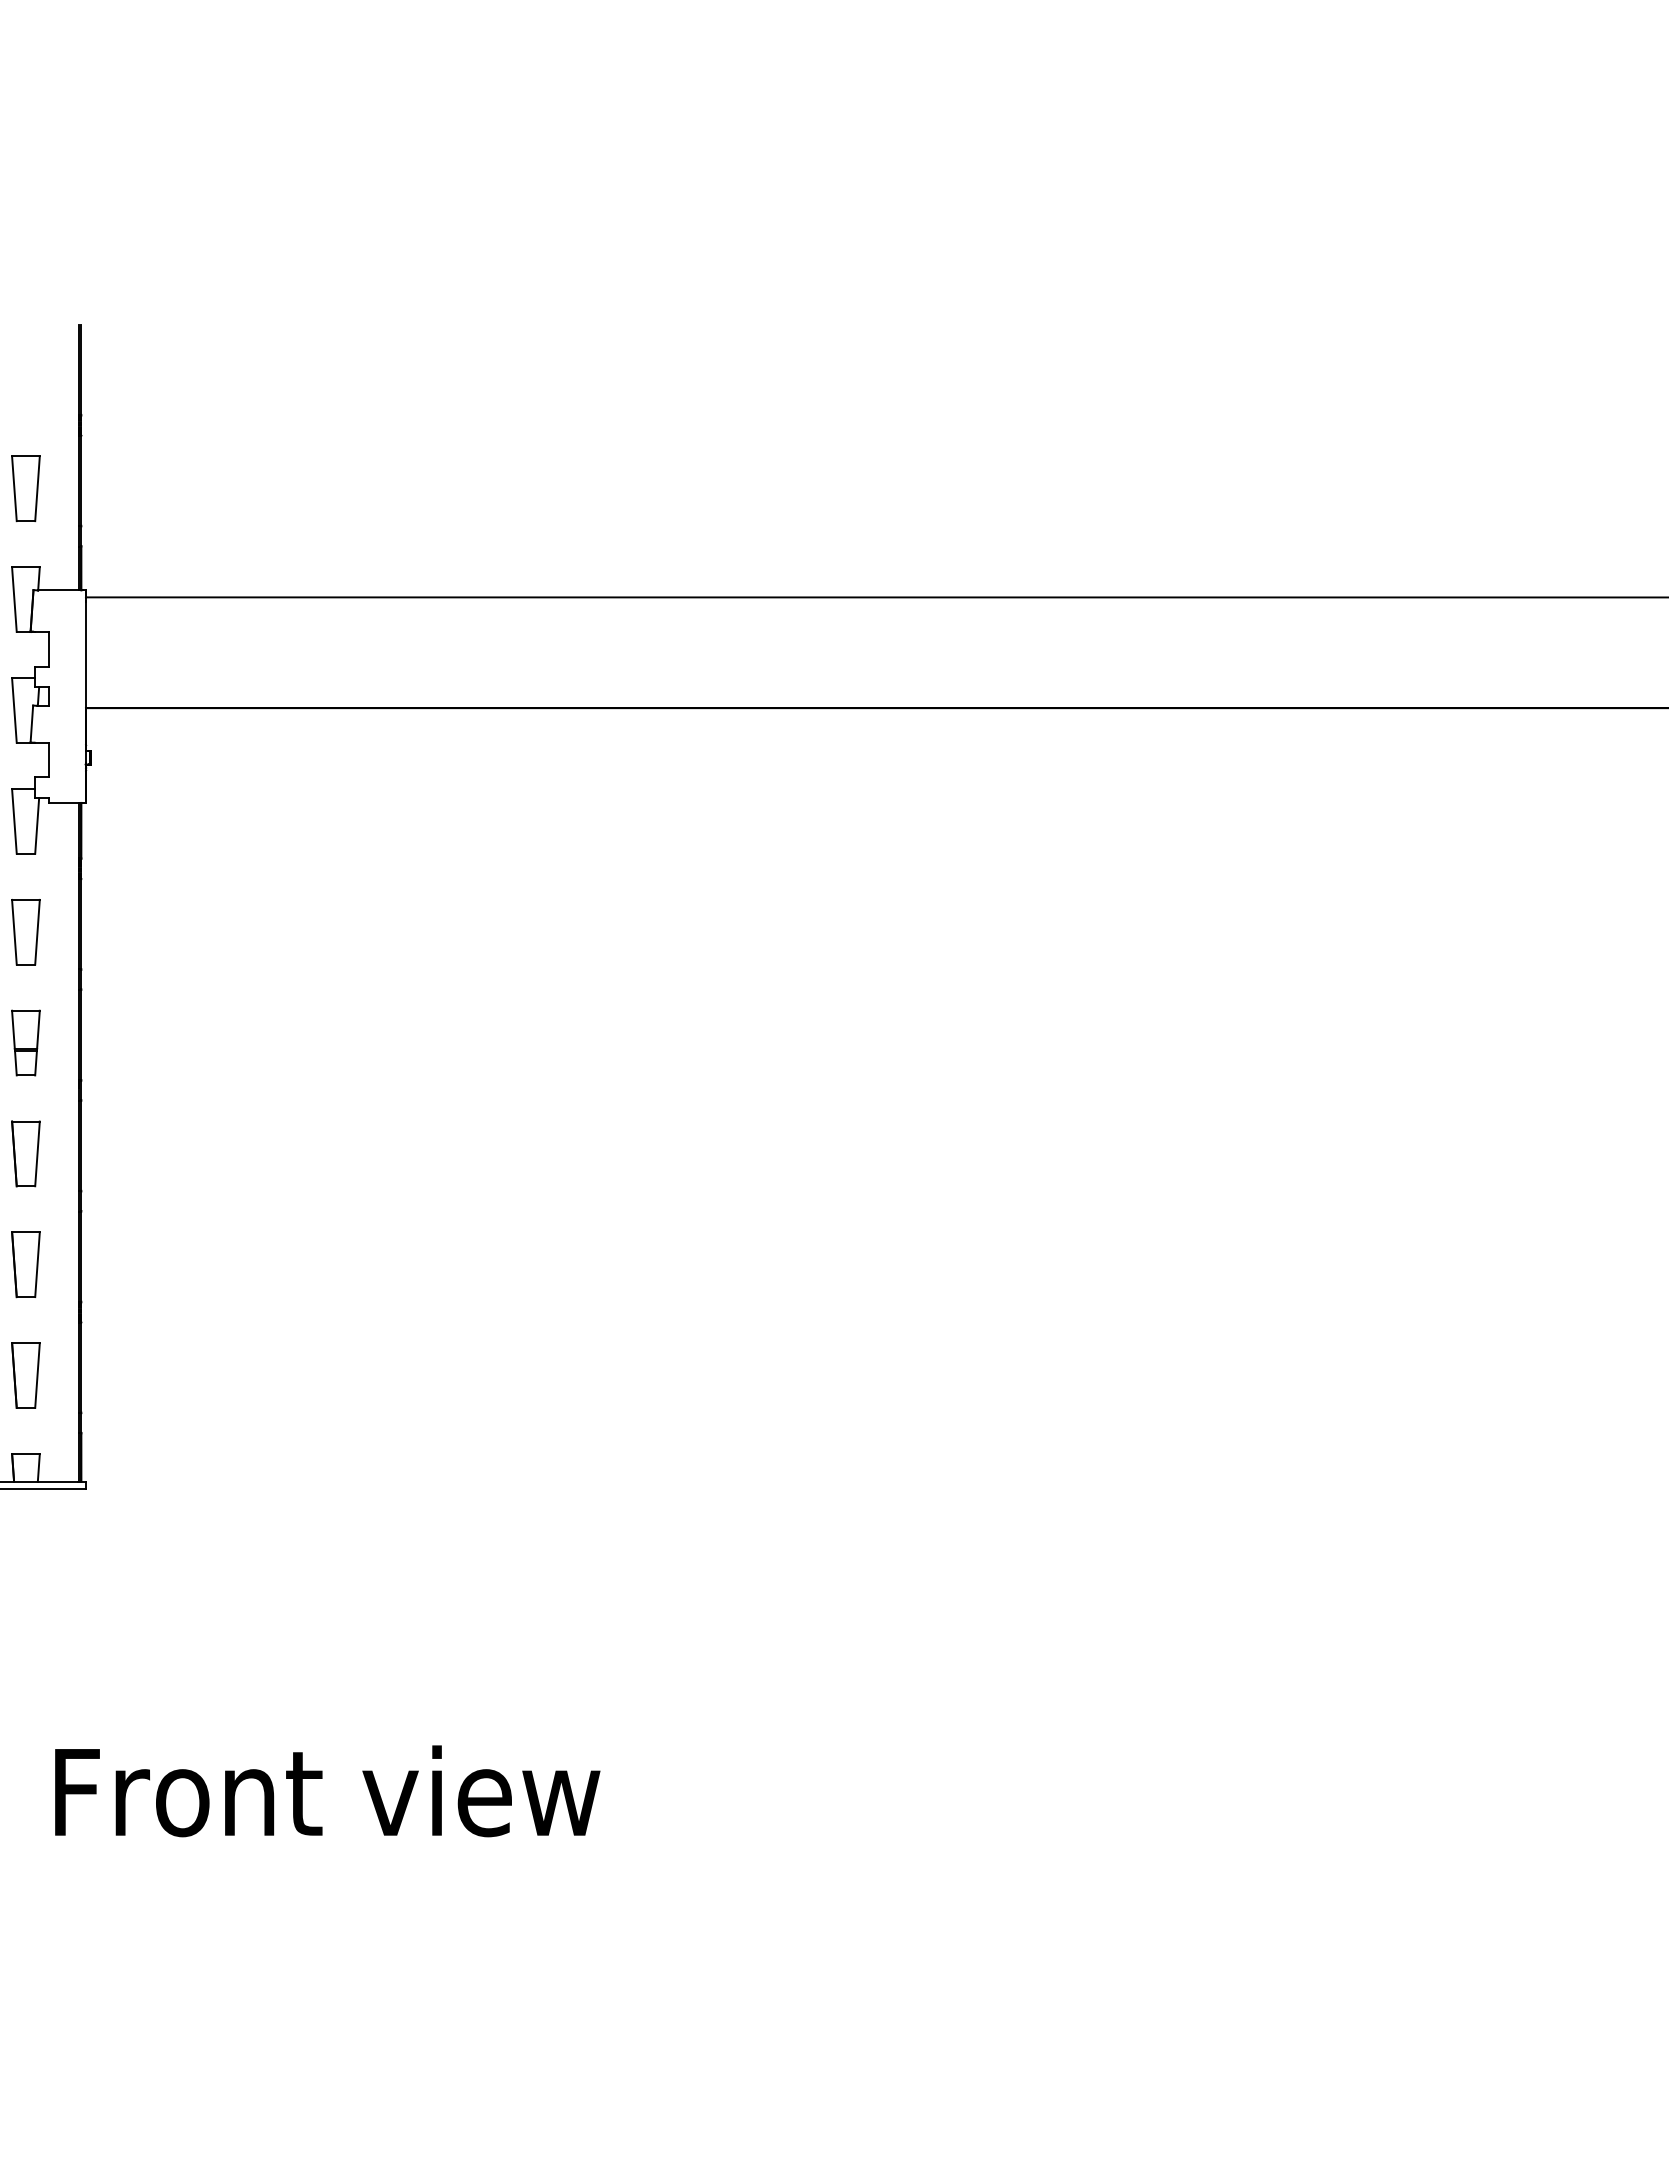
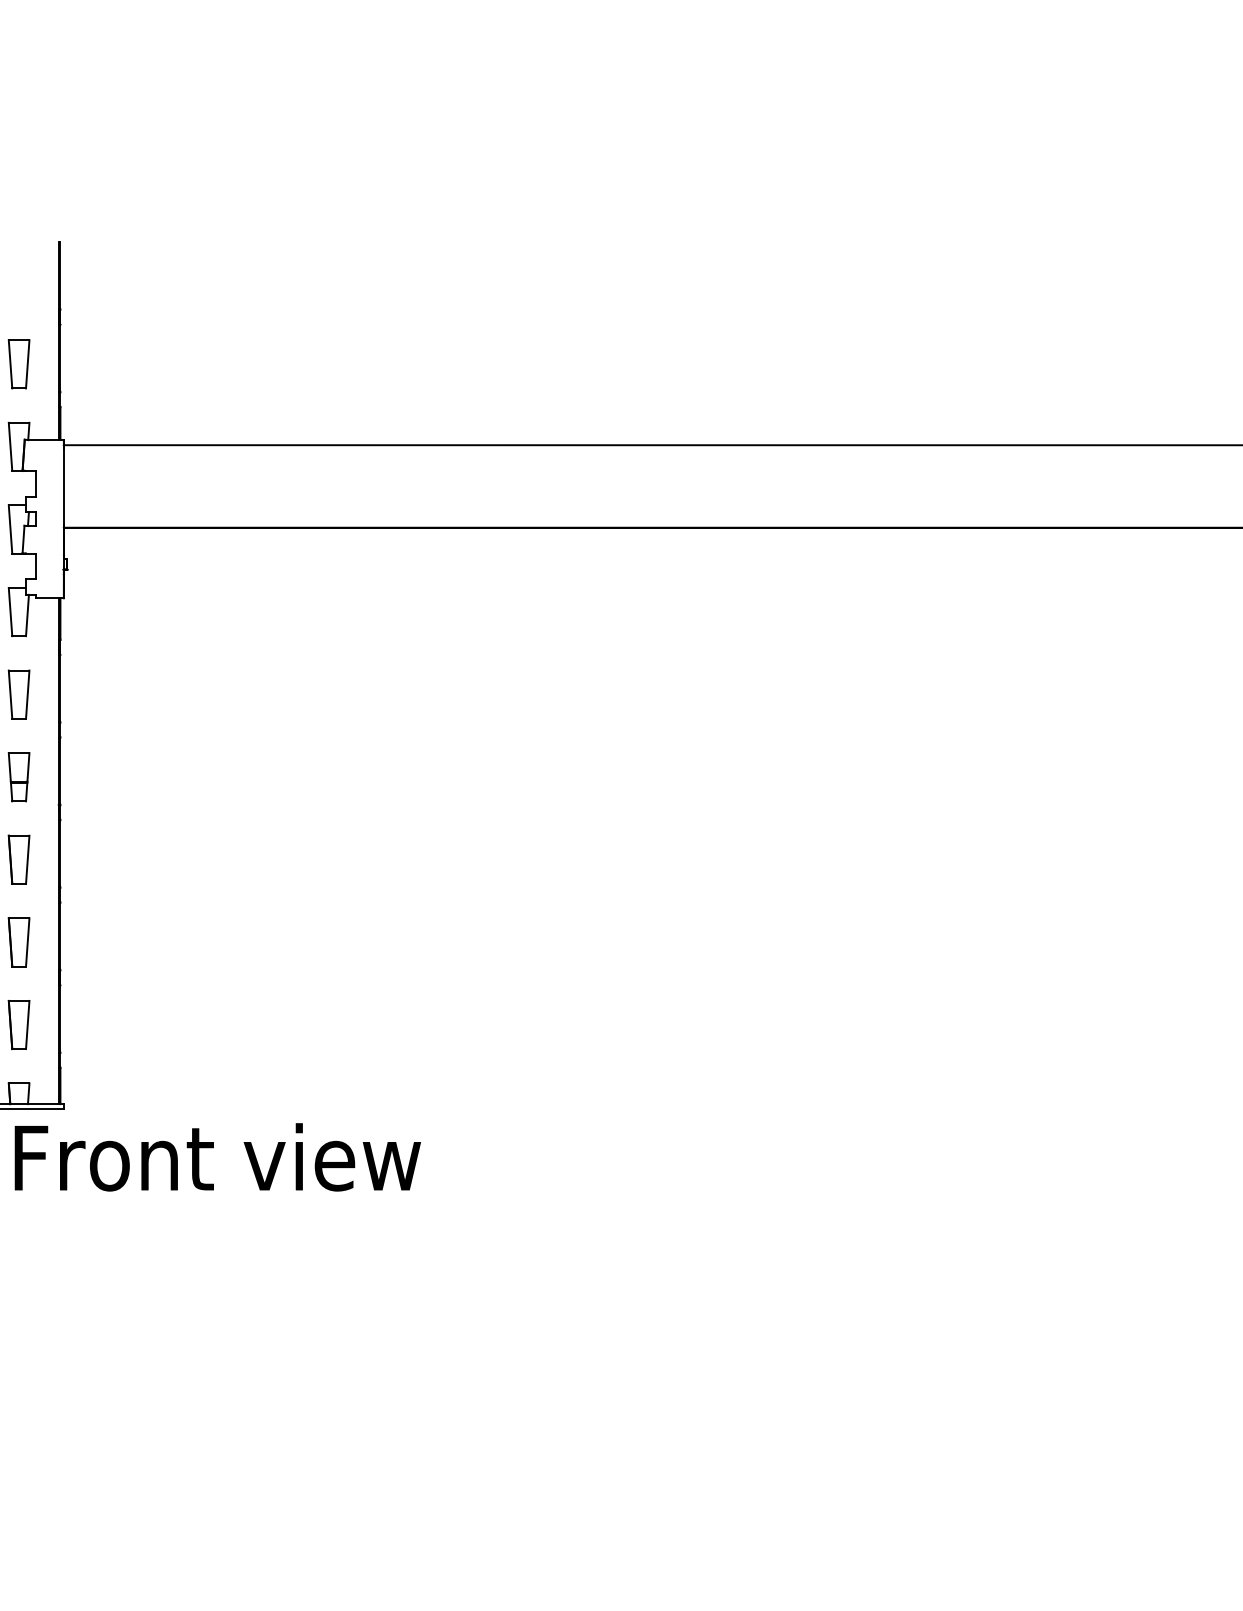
text: (327, 1791) -> (217, 1157), moved

